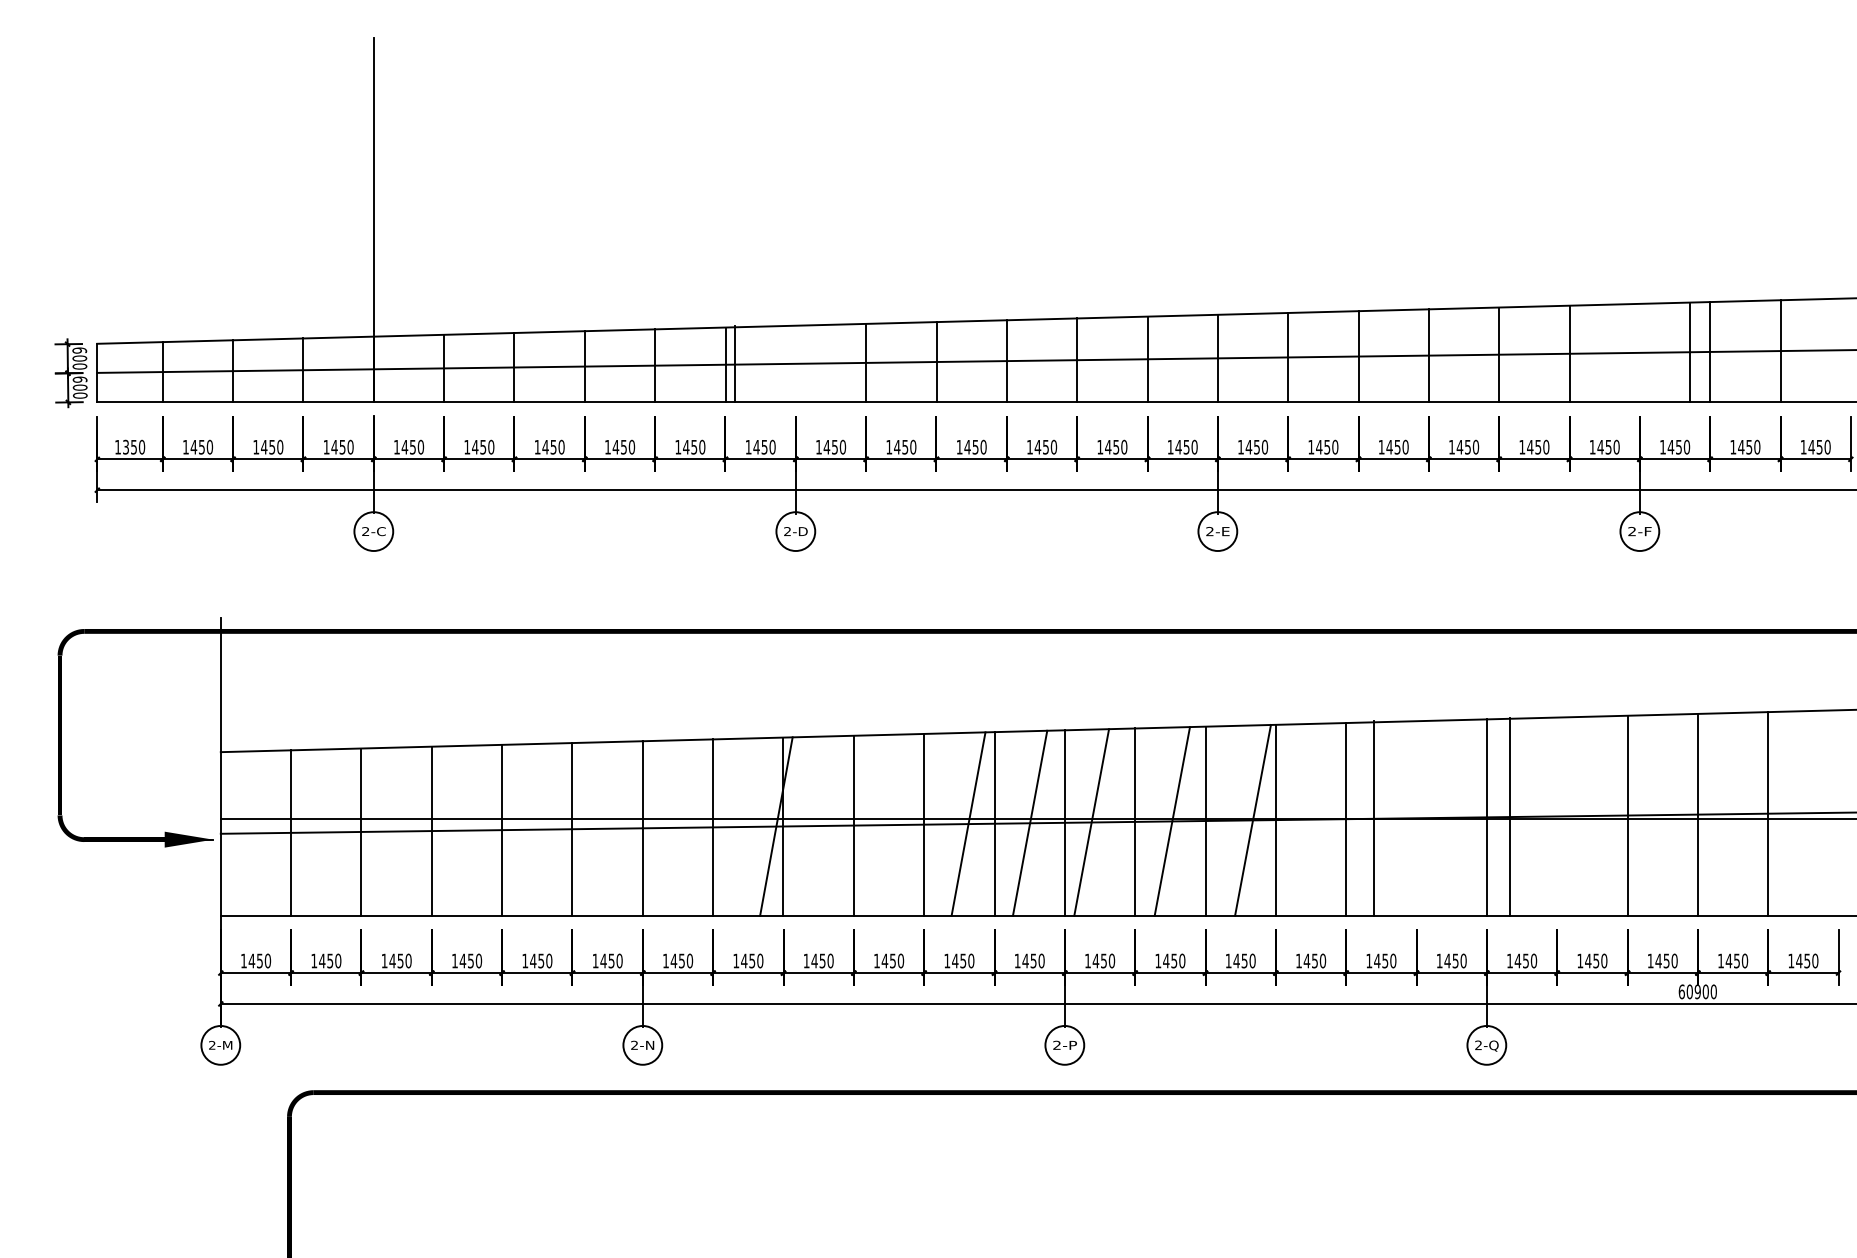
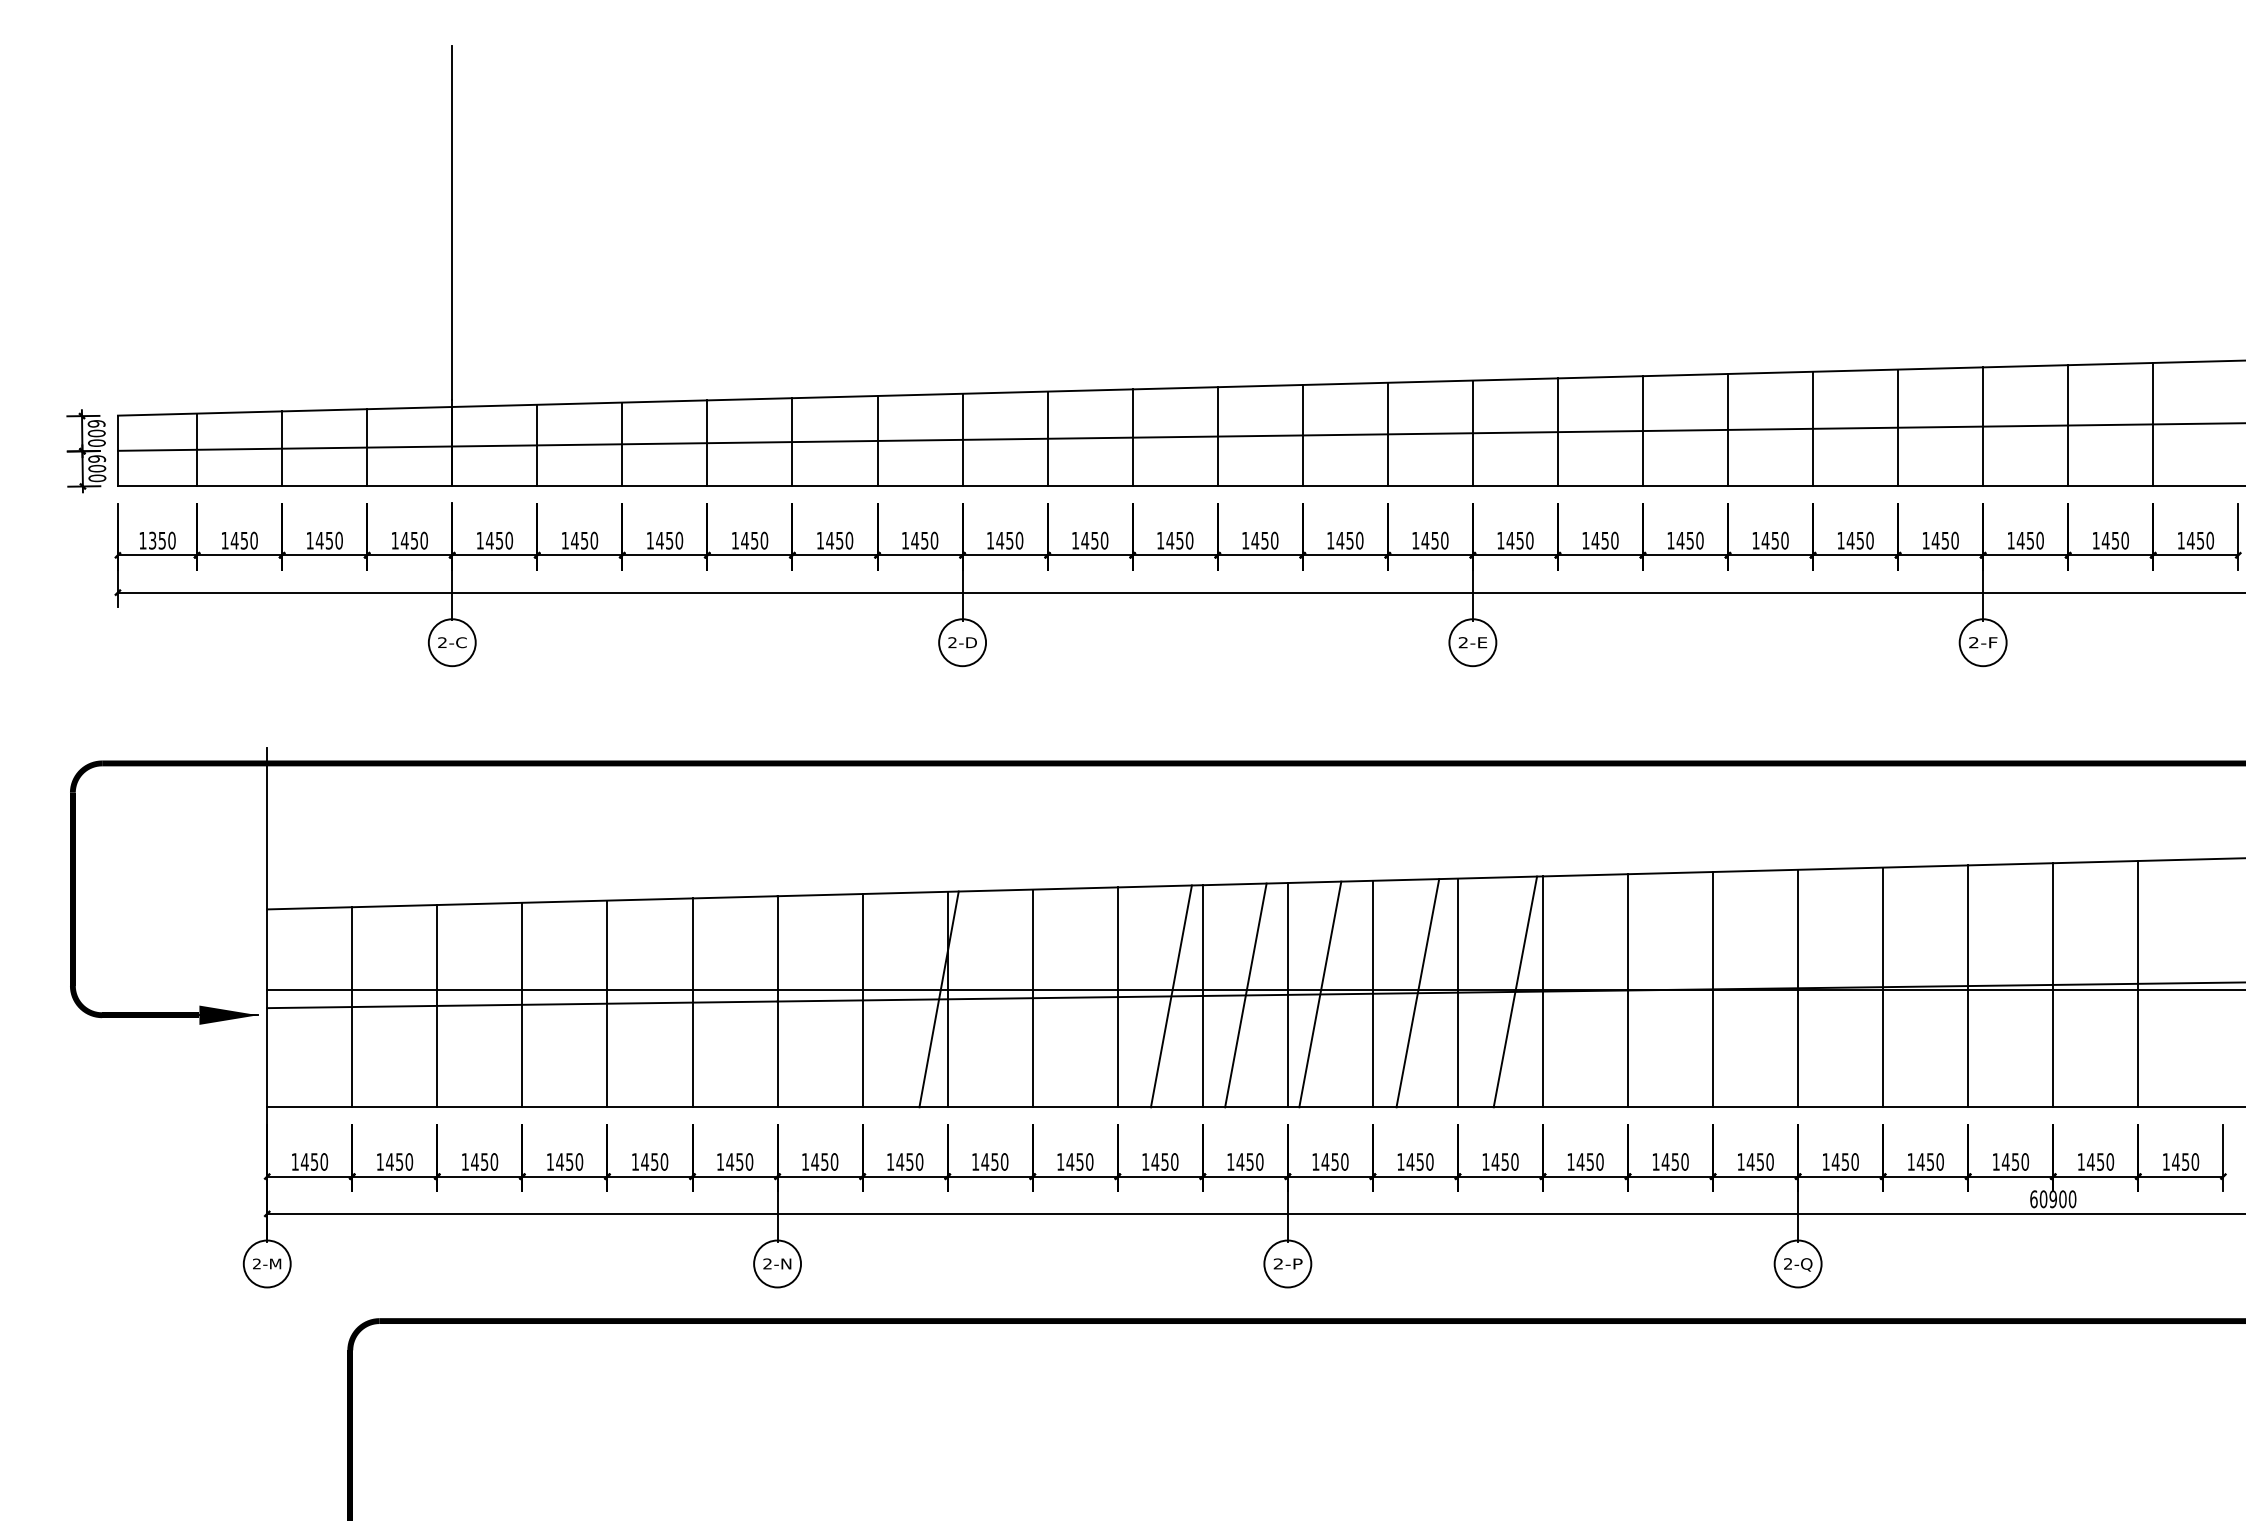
line: (1690, 352) -> (1983, 426), moved
line: (734, 363) -> (962, 439), moved
line: (1510, 816) -> (1883, 987), moved
line: (1373, 818) -> (1713, 989), moved

